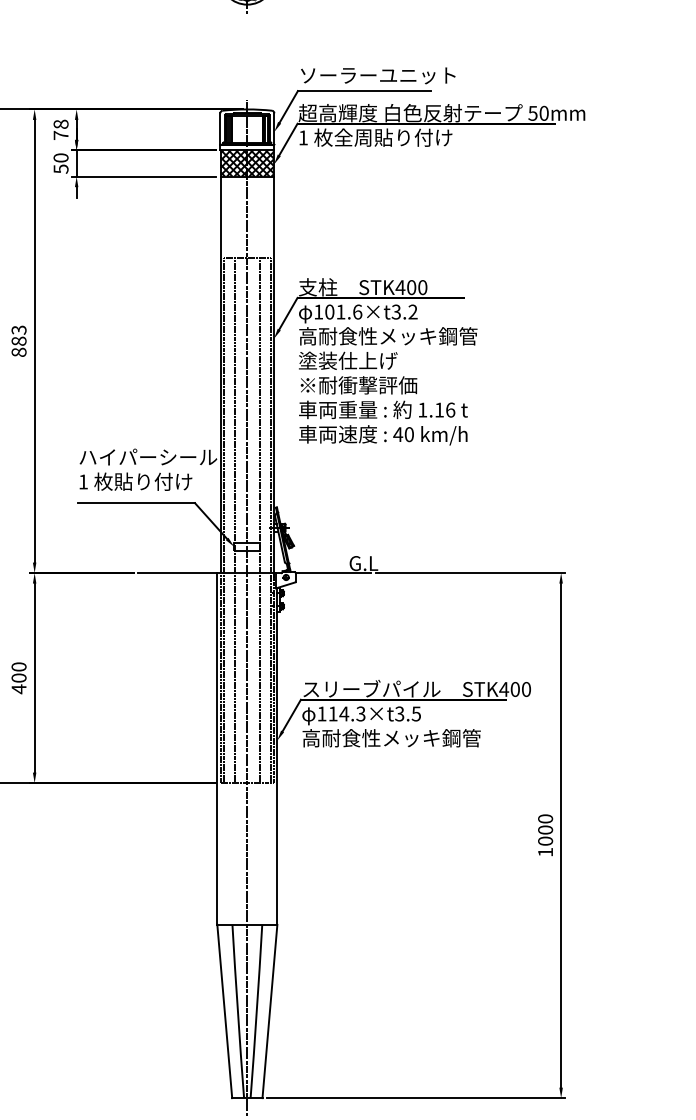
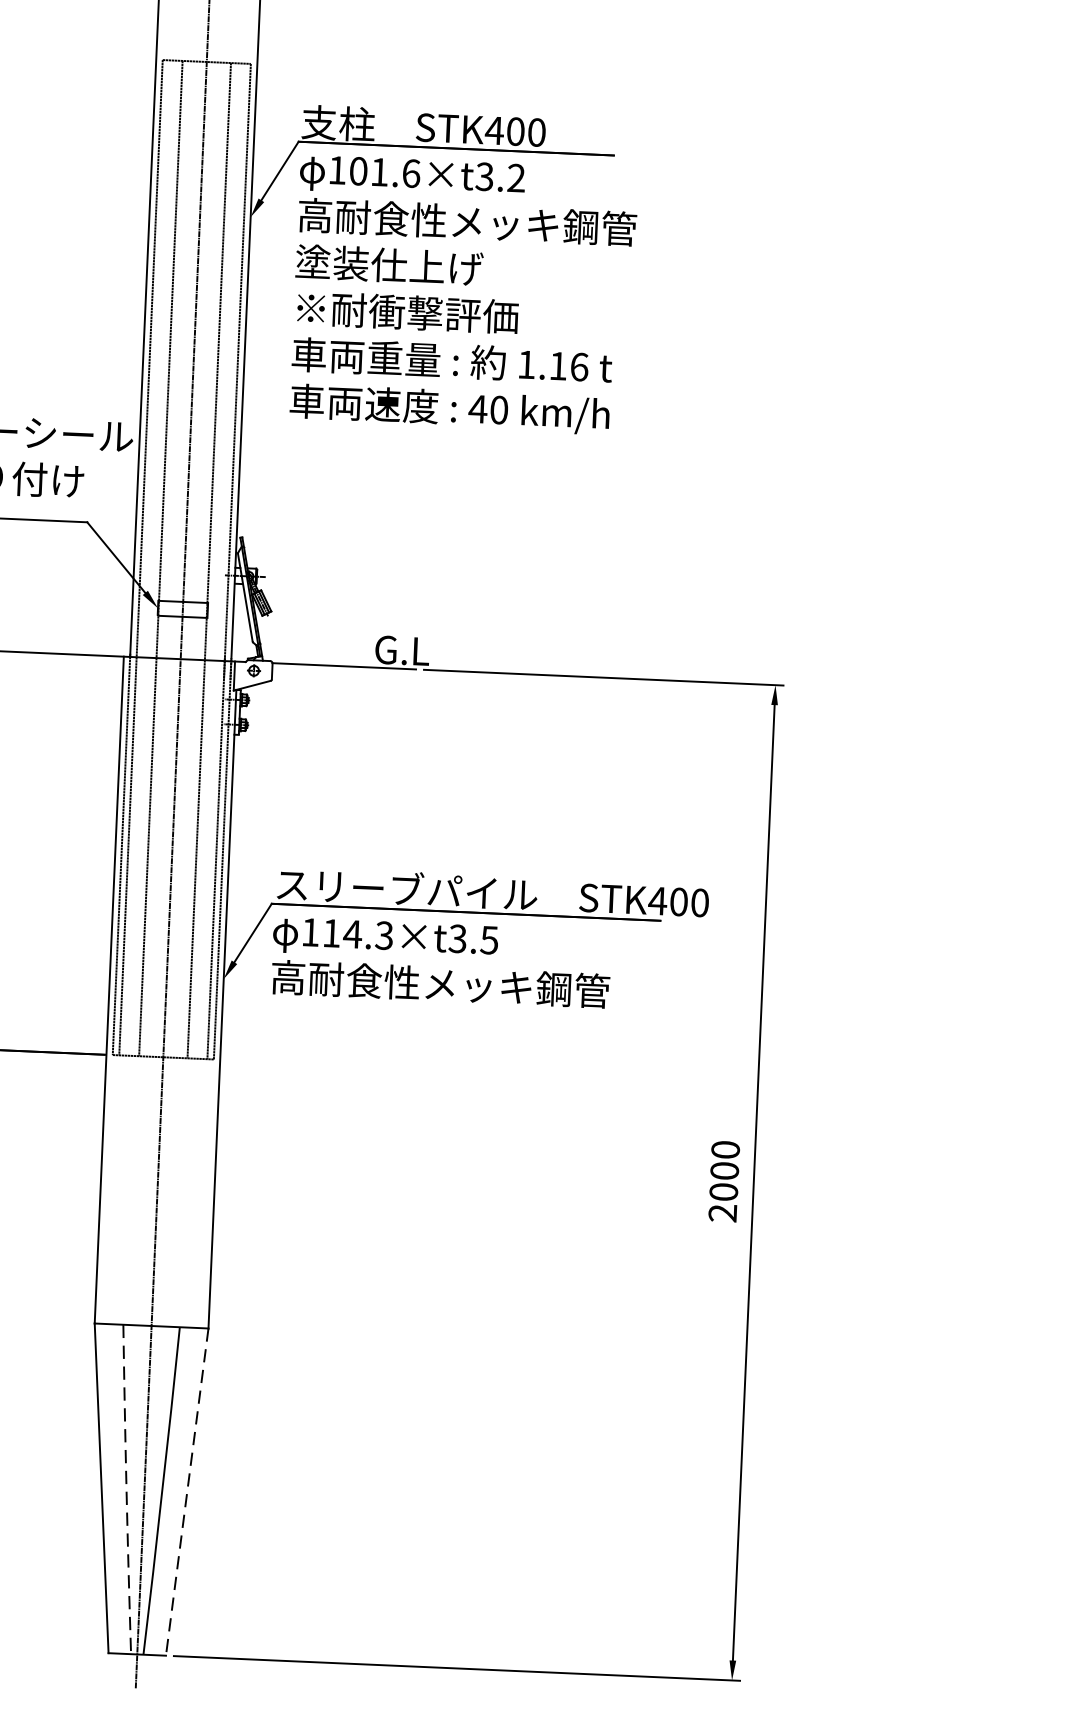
text: (545, 851) -> (722, 1211), 1000 -> 2000
arc: (237, 1011) -> (125, 1489), solid -> dashed
line: (269, 1011) -> (186, 1492), solid -> dashed

